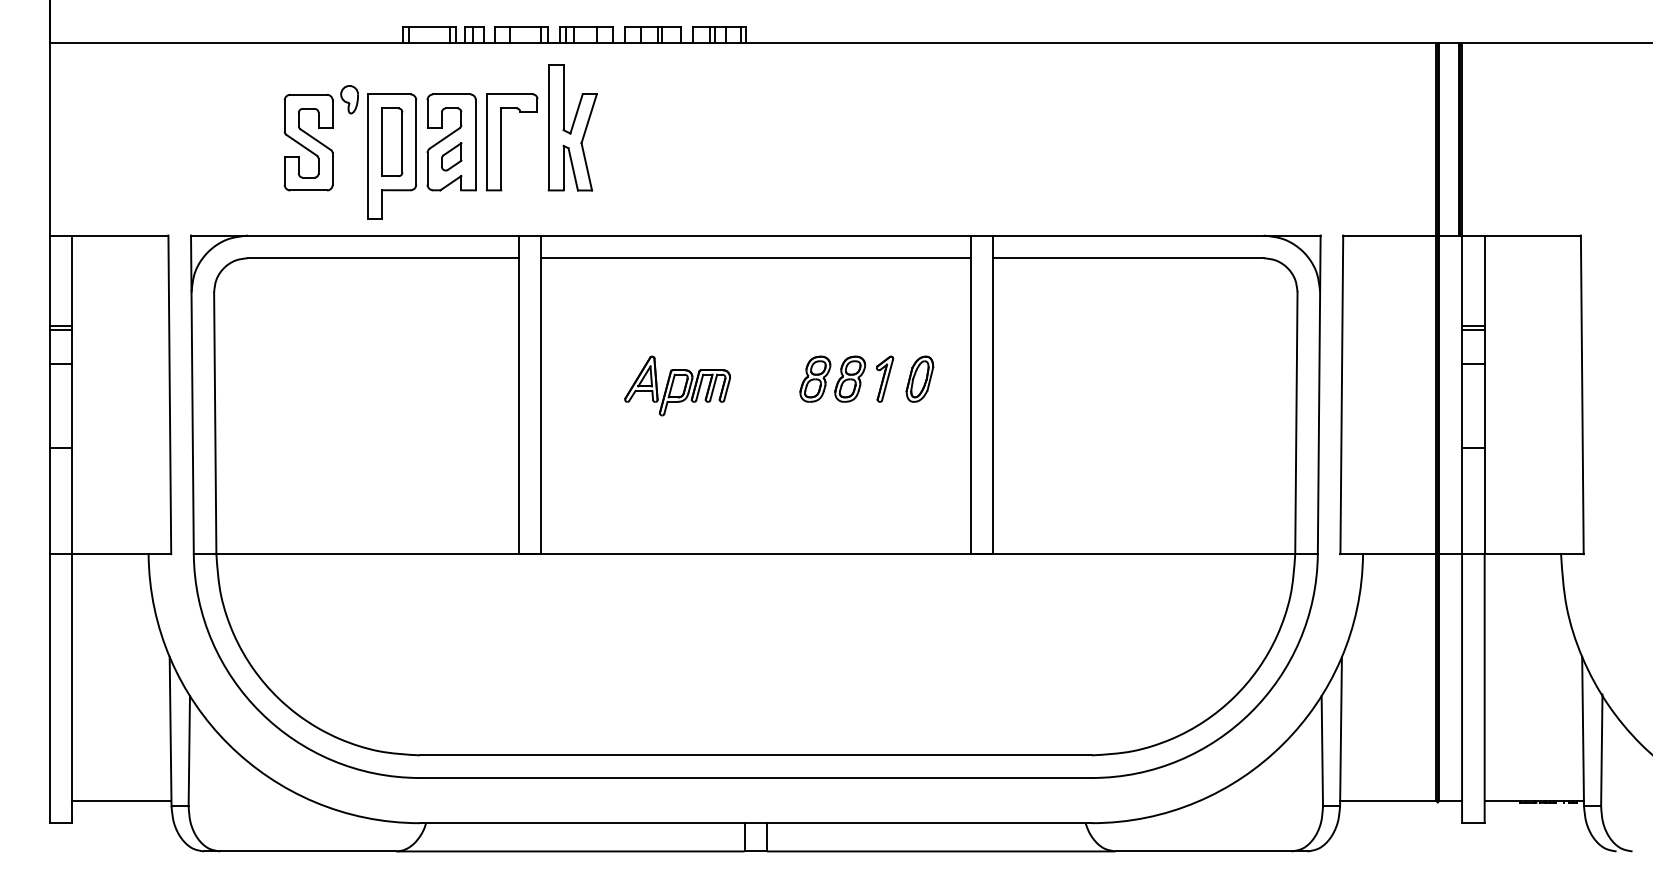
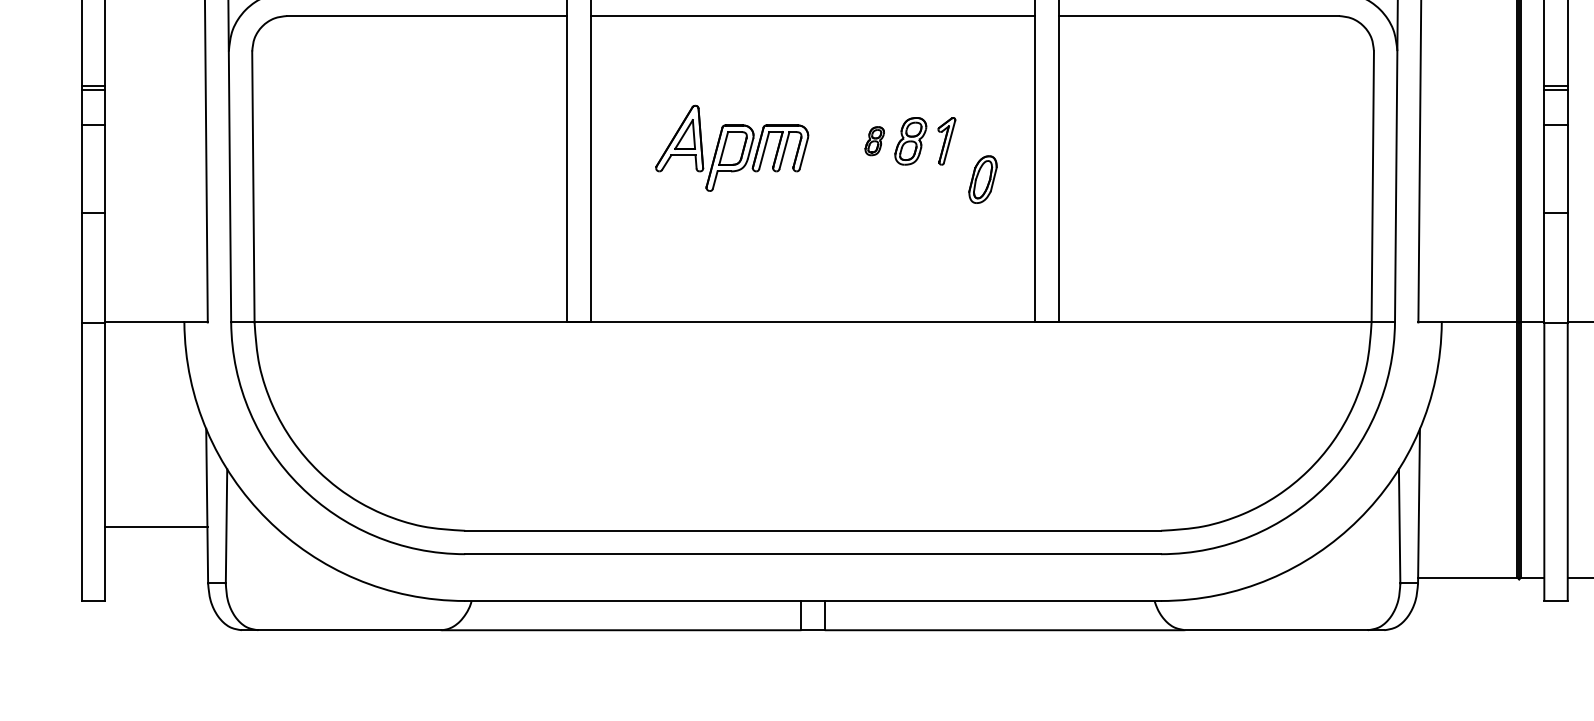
part: (815, 378) -> (874, 140), size x0.6
part: (919, 378) -> (982, 178), moved
part: (677, 385) -> (731, 147), size x1.4
line: (121, 800) -> (156, 526), moved

